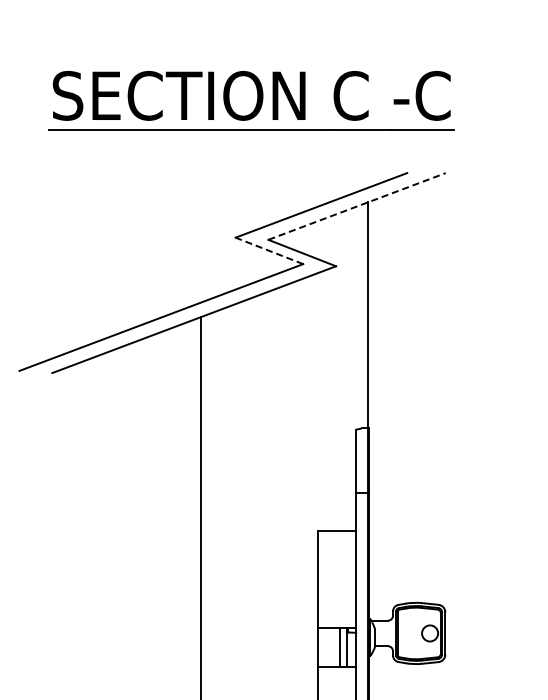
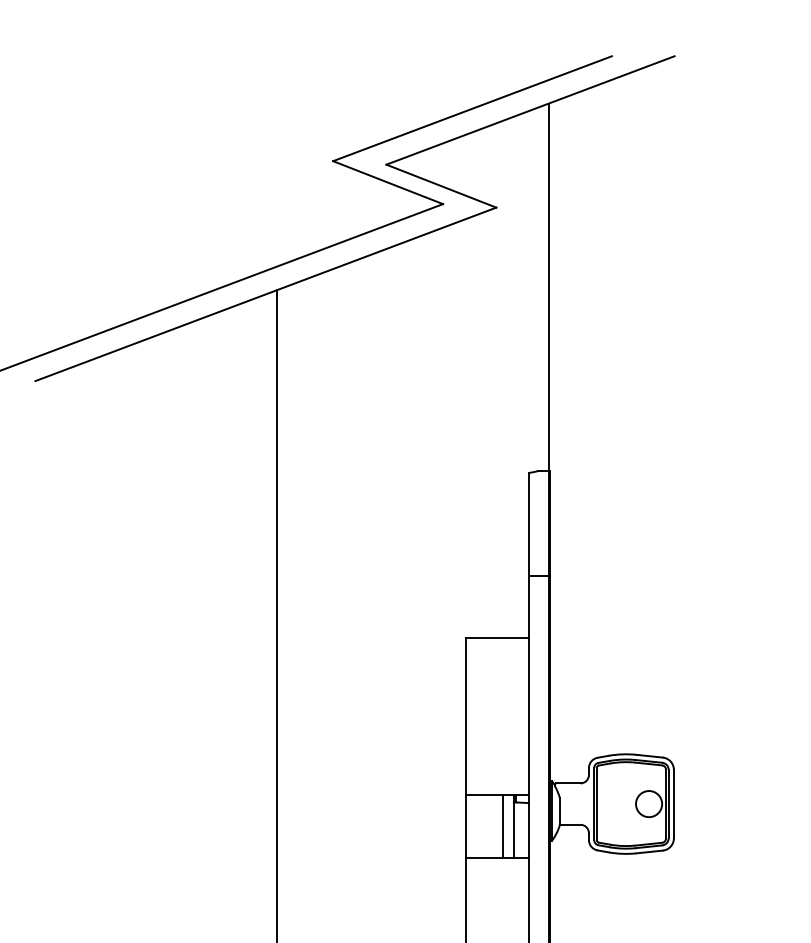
line: (357, 206) -> (531, 110), dashed -> solid
line: (268, 250) -> (386, 181), dashed -> solid

